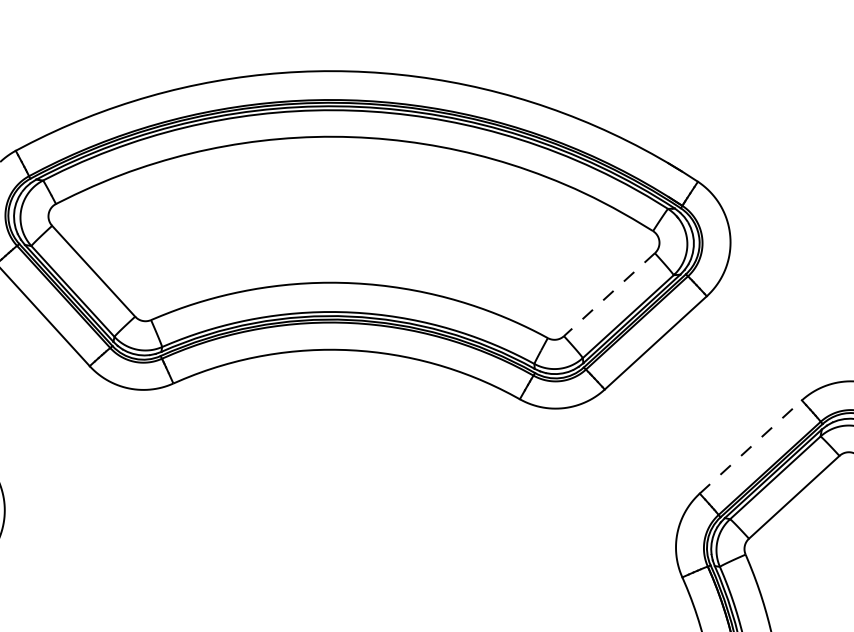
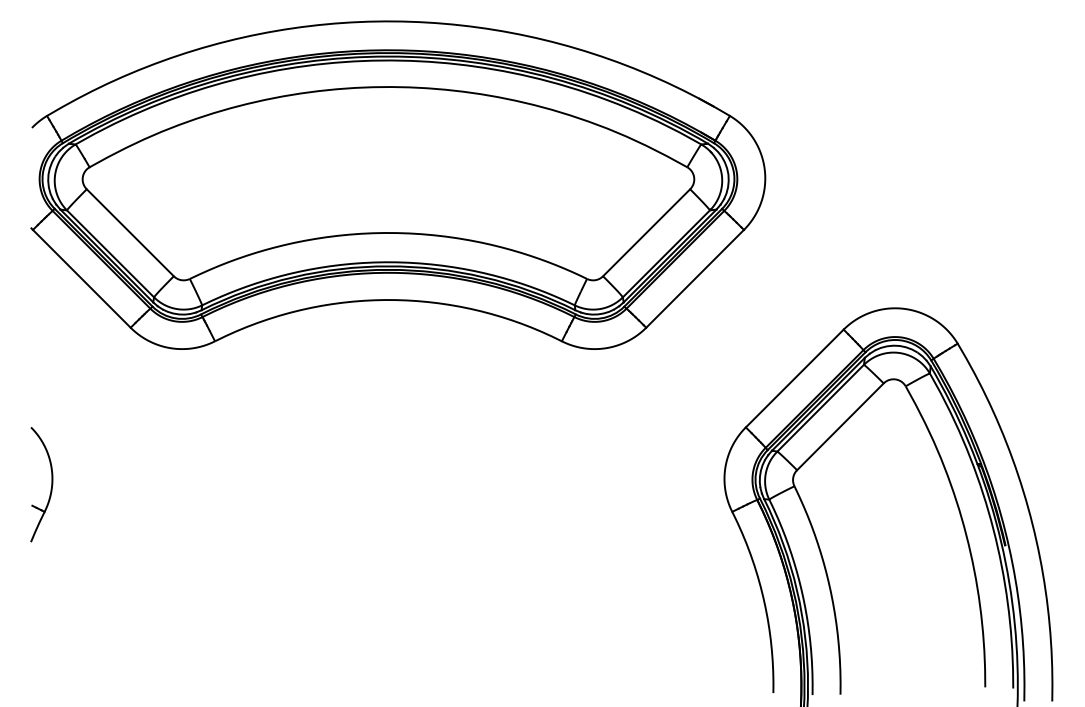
line: (609, 294) -> (646, 232), dashed -> solid
line: (751, 447) -> (795, 378), dashed -> solid

